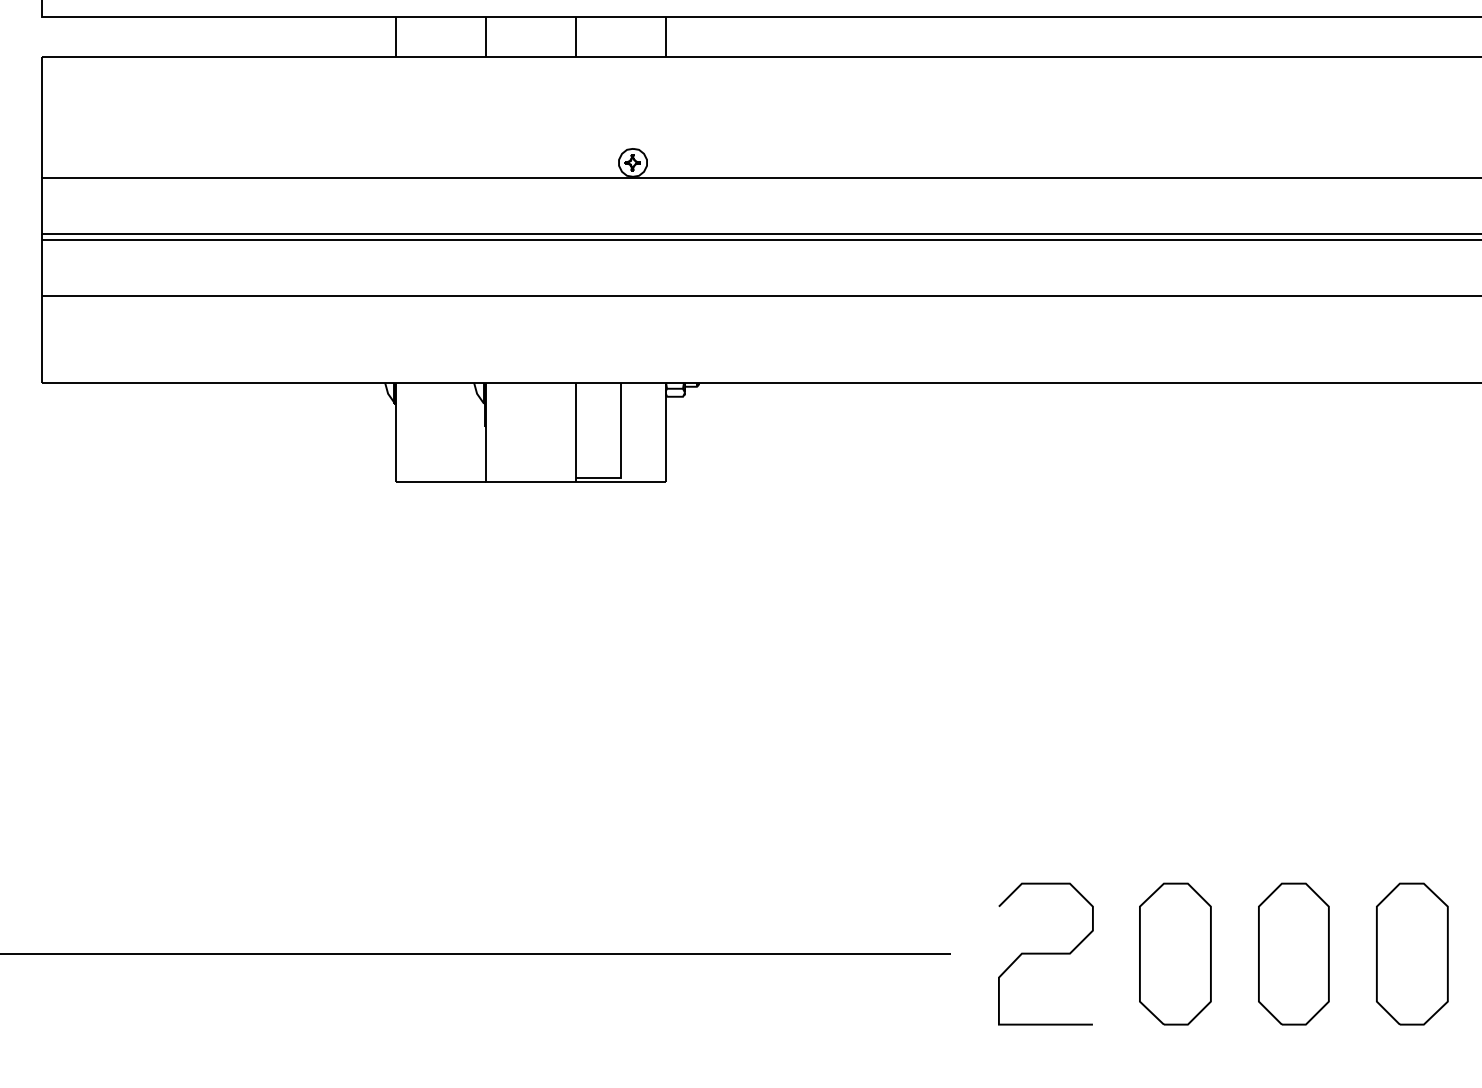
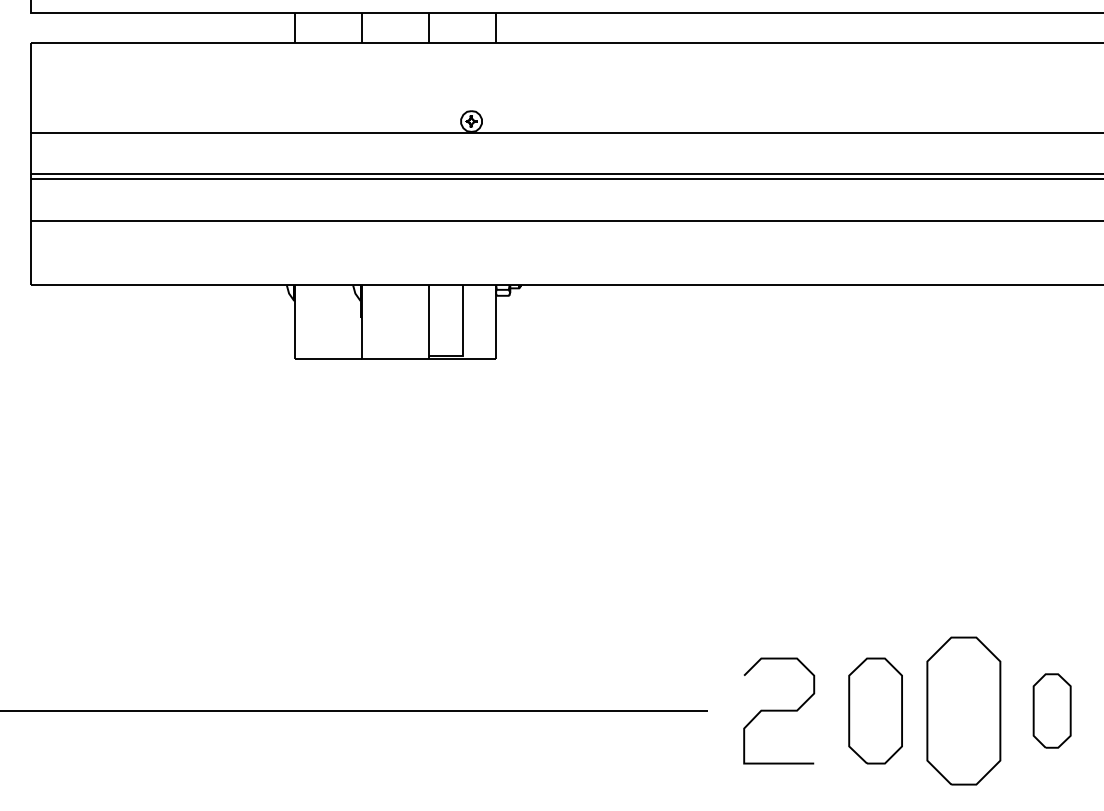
part: (1293, 953) -> (963, 710), size x1.4
part: (1412, 953) -> (1052, 710), size x0.7

